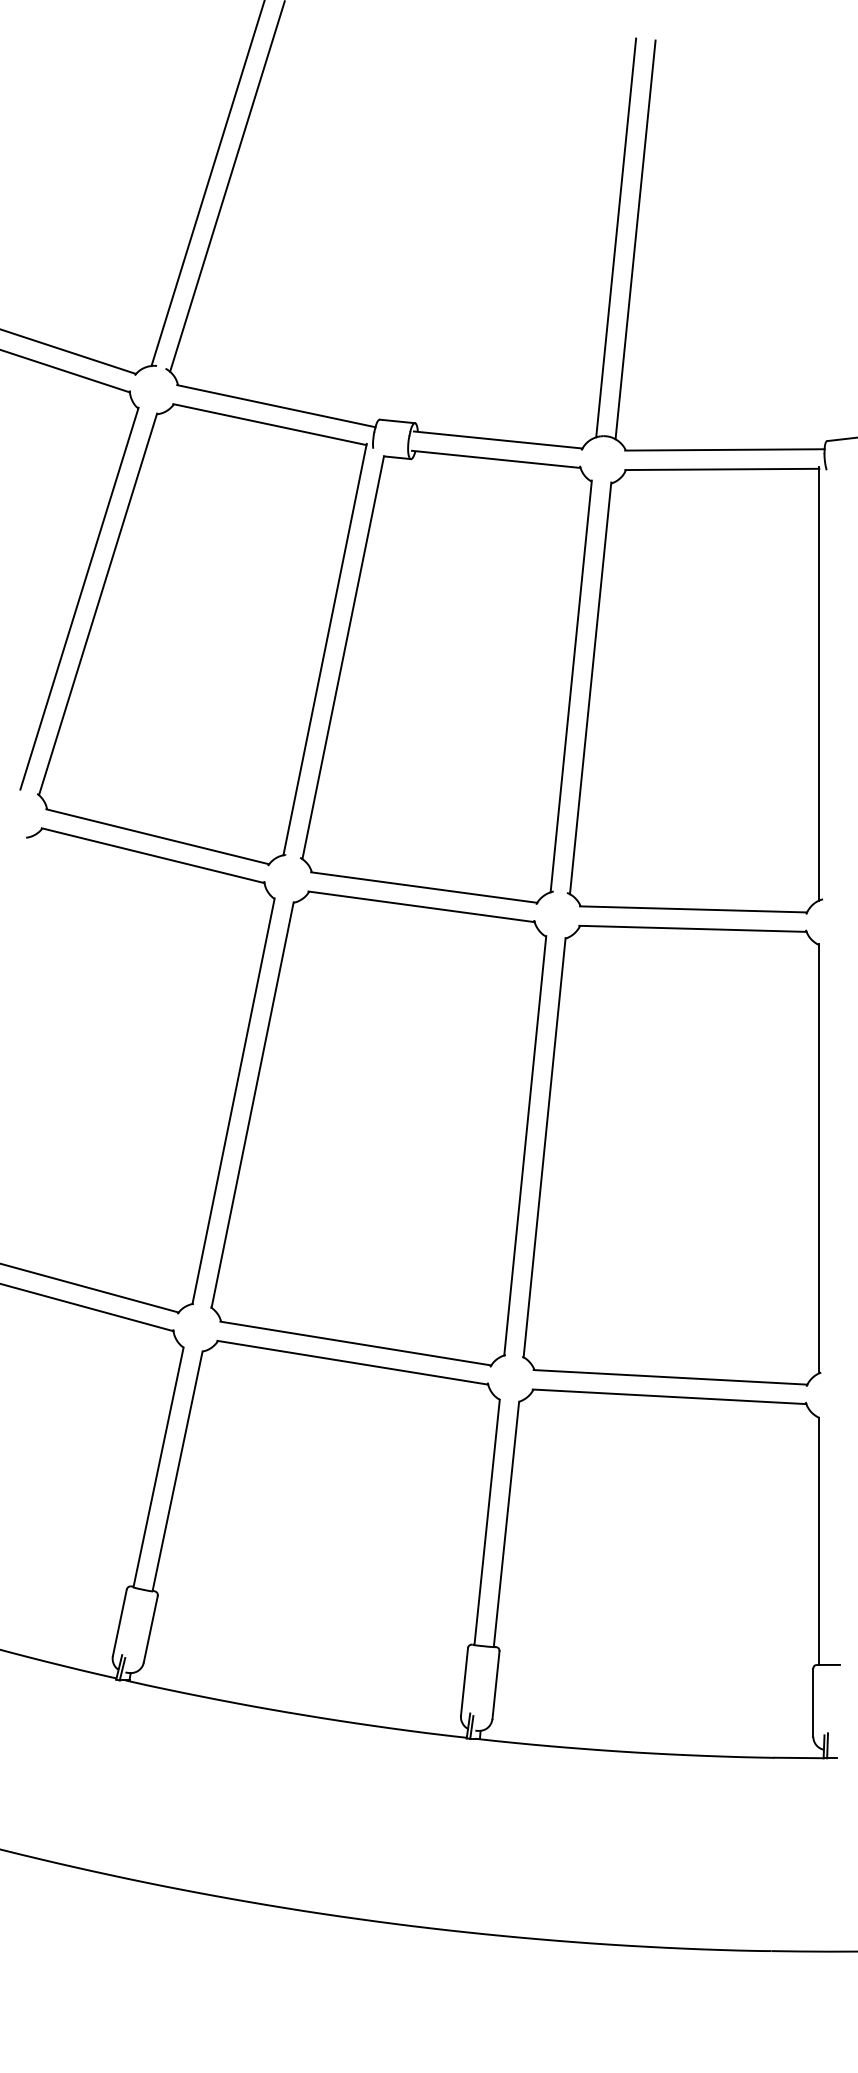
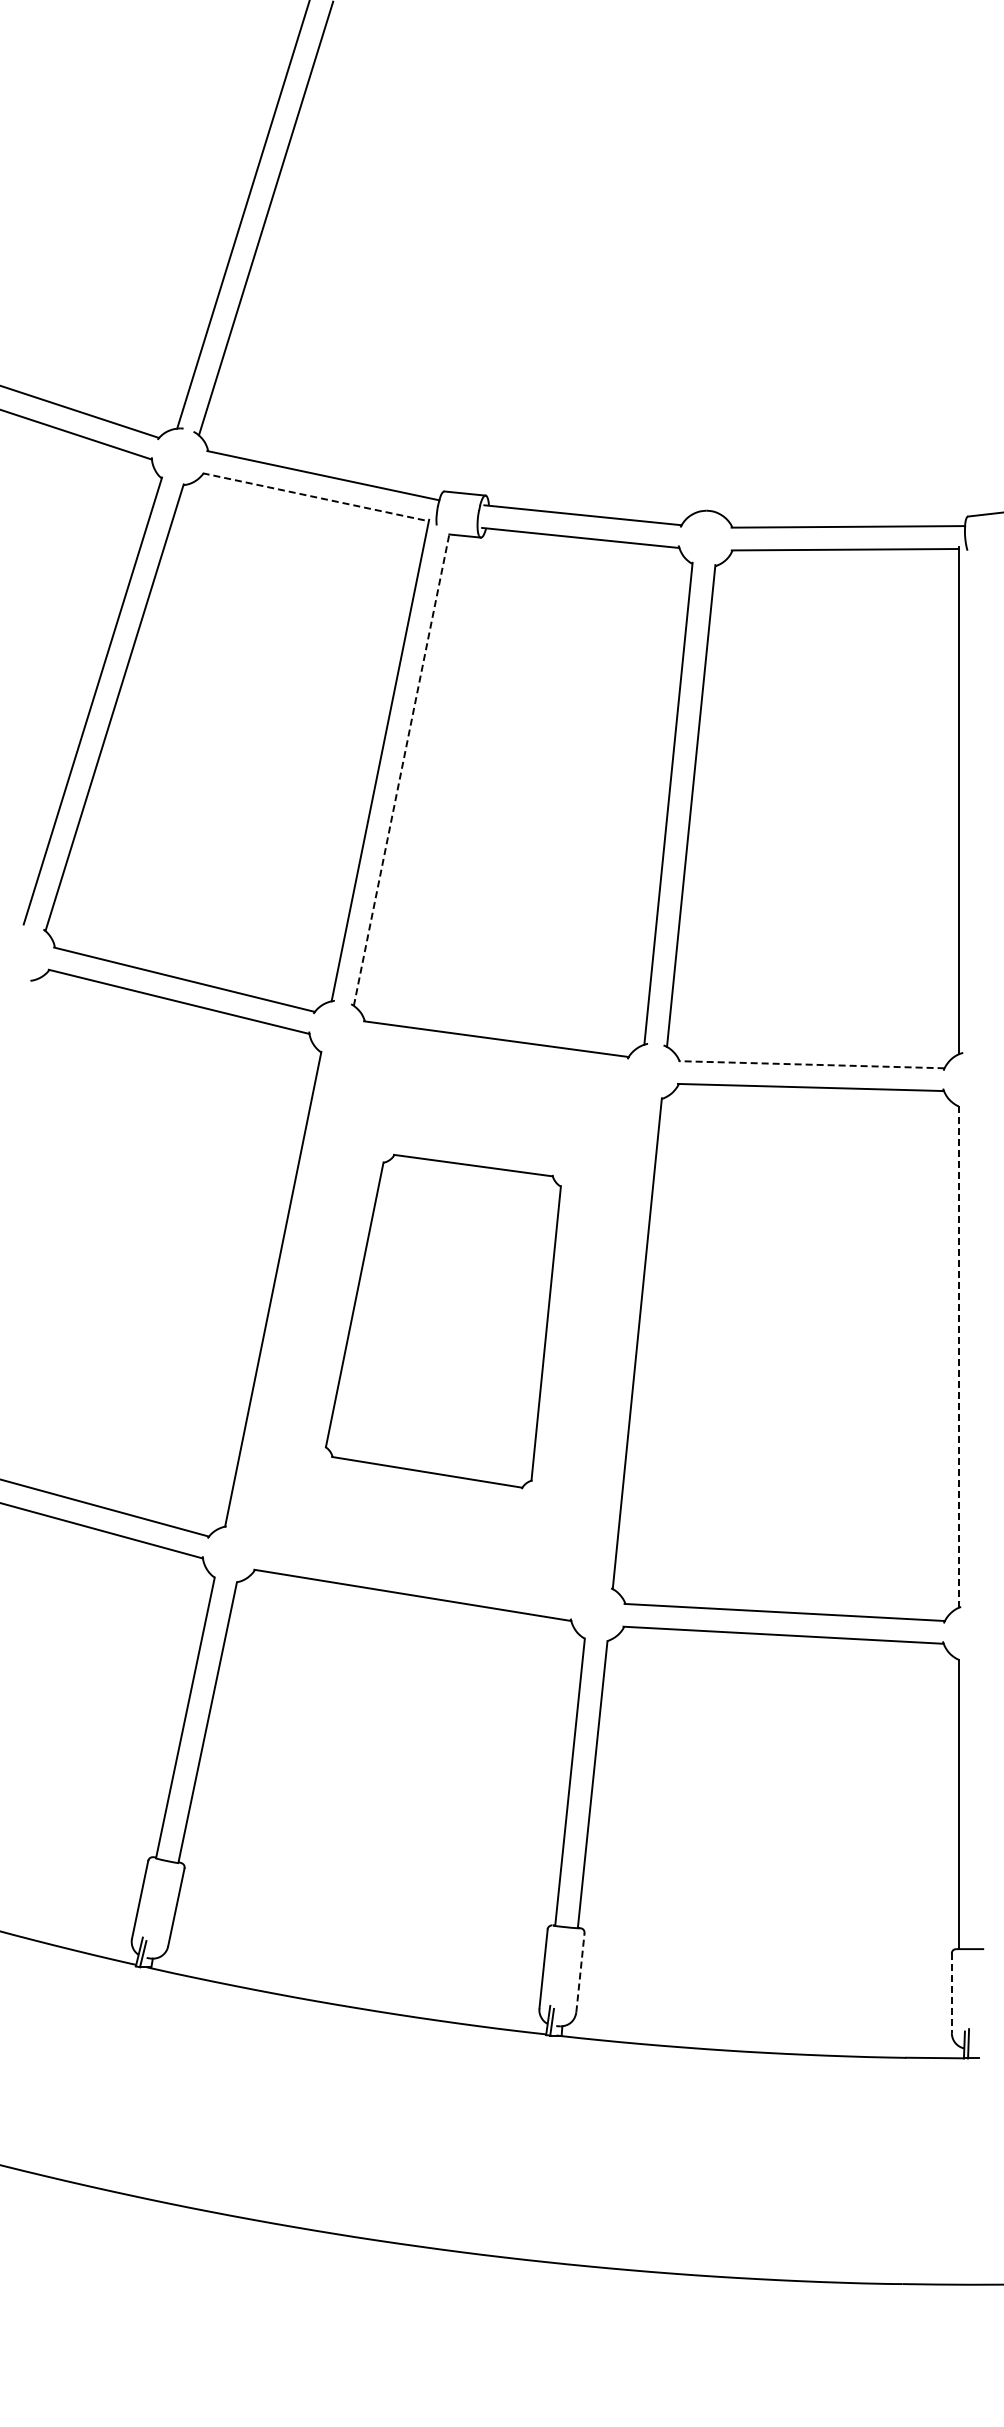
line: (615, 237) -> (720, 278), removed
line: (635, 239) -> (743, 280), removed
line: (269, 424) -> (315, 497), solid -> dashed
line: (343, 658) -> (401, 770), solid -> dashed
line: (693, 909) -> (811, 1064), solid -> dashed
part: (379, 1128) -> (443, 1321), size x0.6
line: (818, 1159) -> (958, 1357), solid -> dashed
line: (496, 1684) -> (580, 1972), solid -> dashed
line: (813, 1702) -> (951, 1993), solid -> dashed

